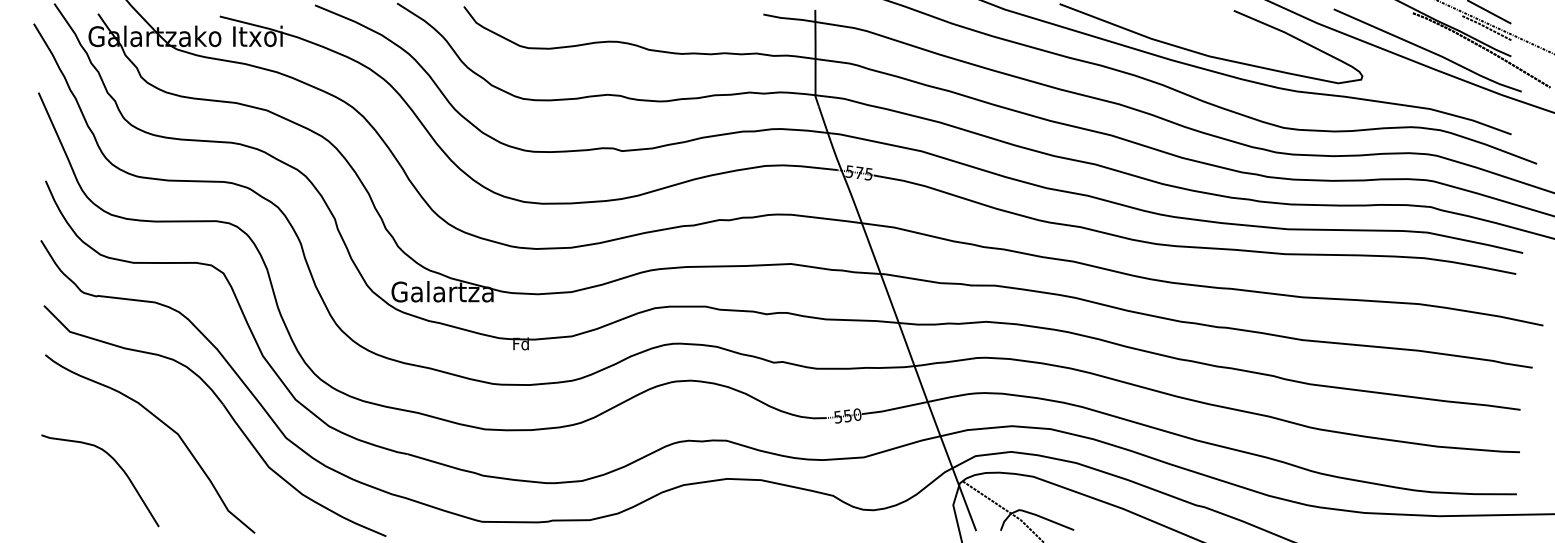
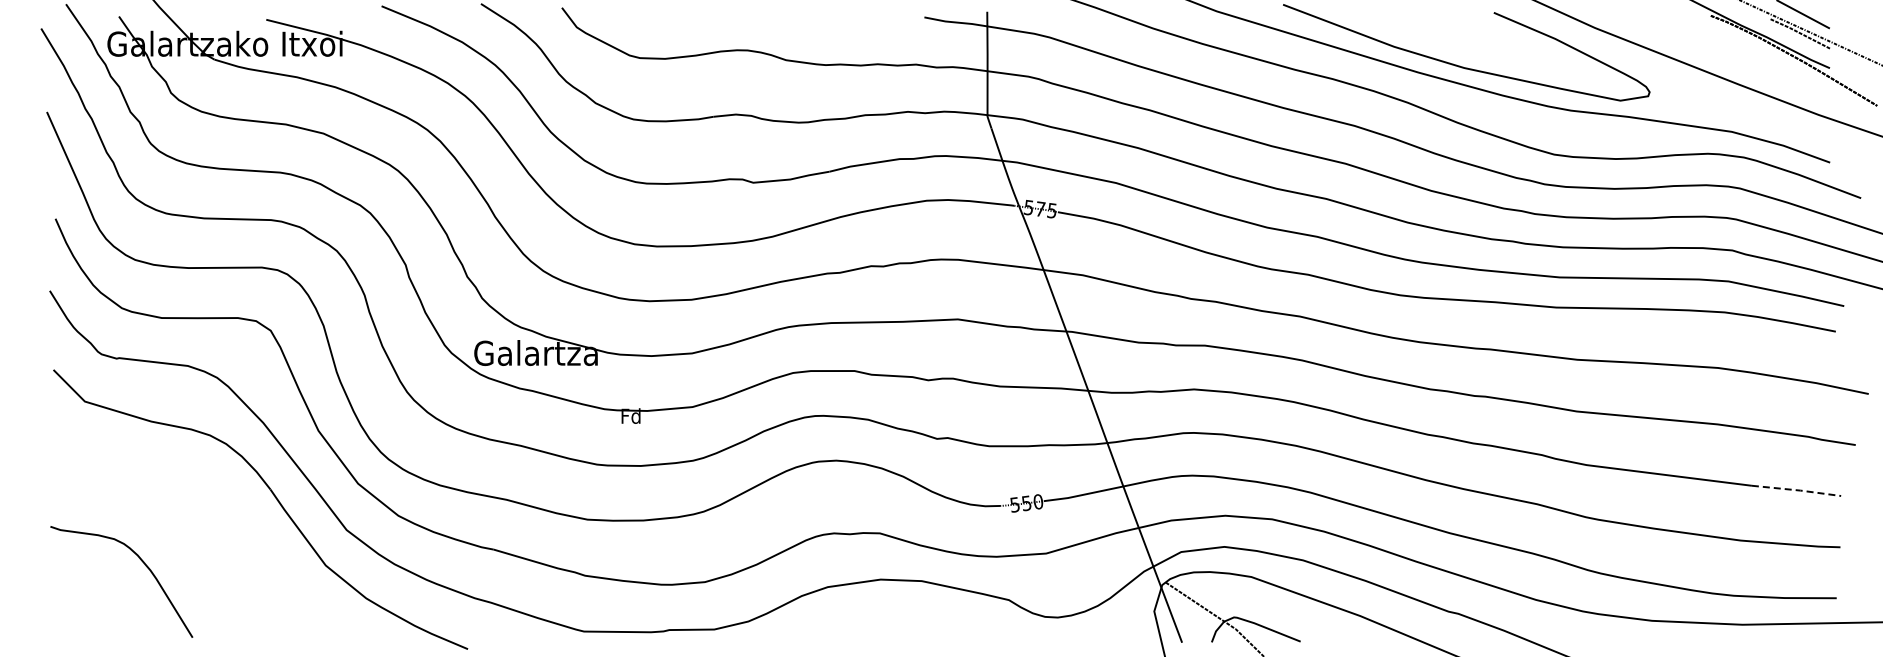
line: (1427, 50) -> (1728, 60), removed
line: (1484, 405) -> (1797, 490), solid -> dashed
part: (163, 424) -> (198, 513), removed

